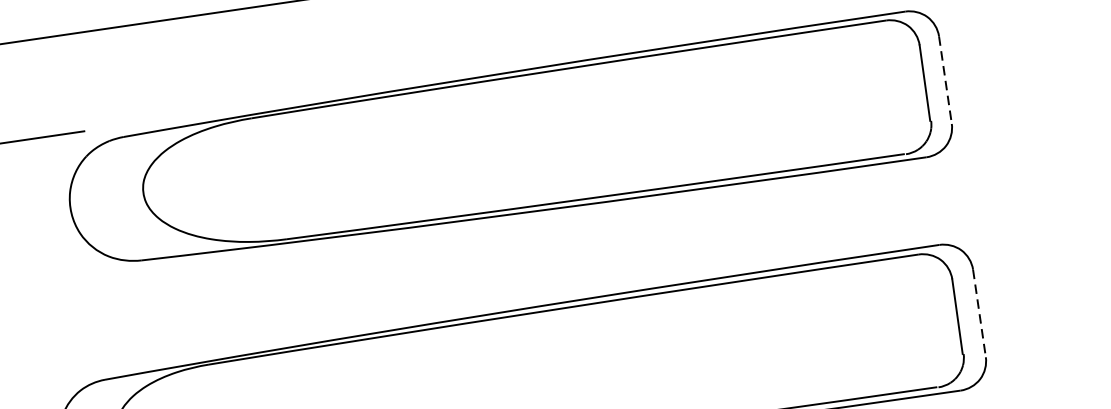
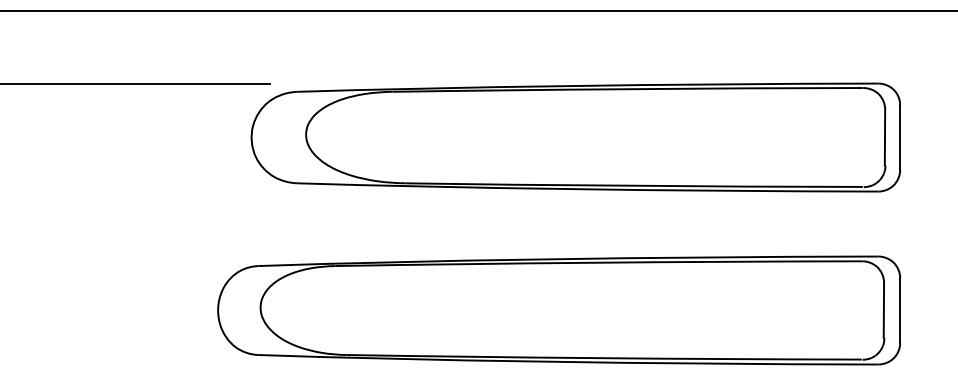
line: (946, 81) -> (900, 138), dashed -> solid
line: (980, 314) -> (900, 311), dashed -> solid

